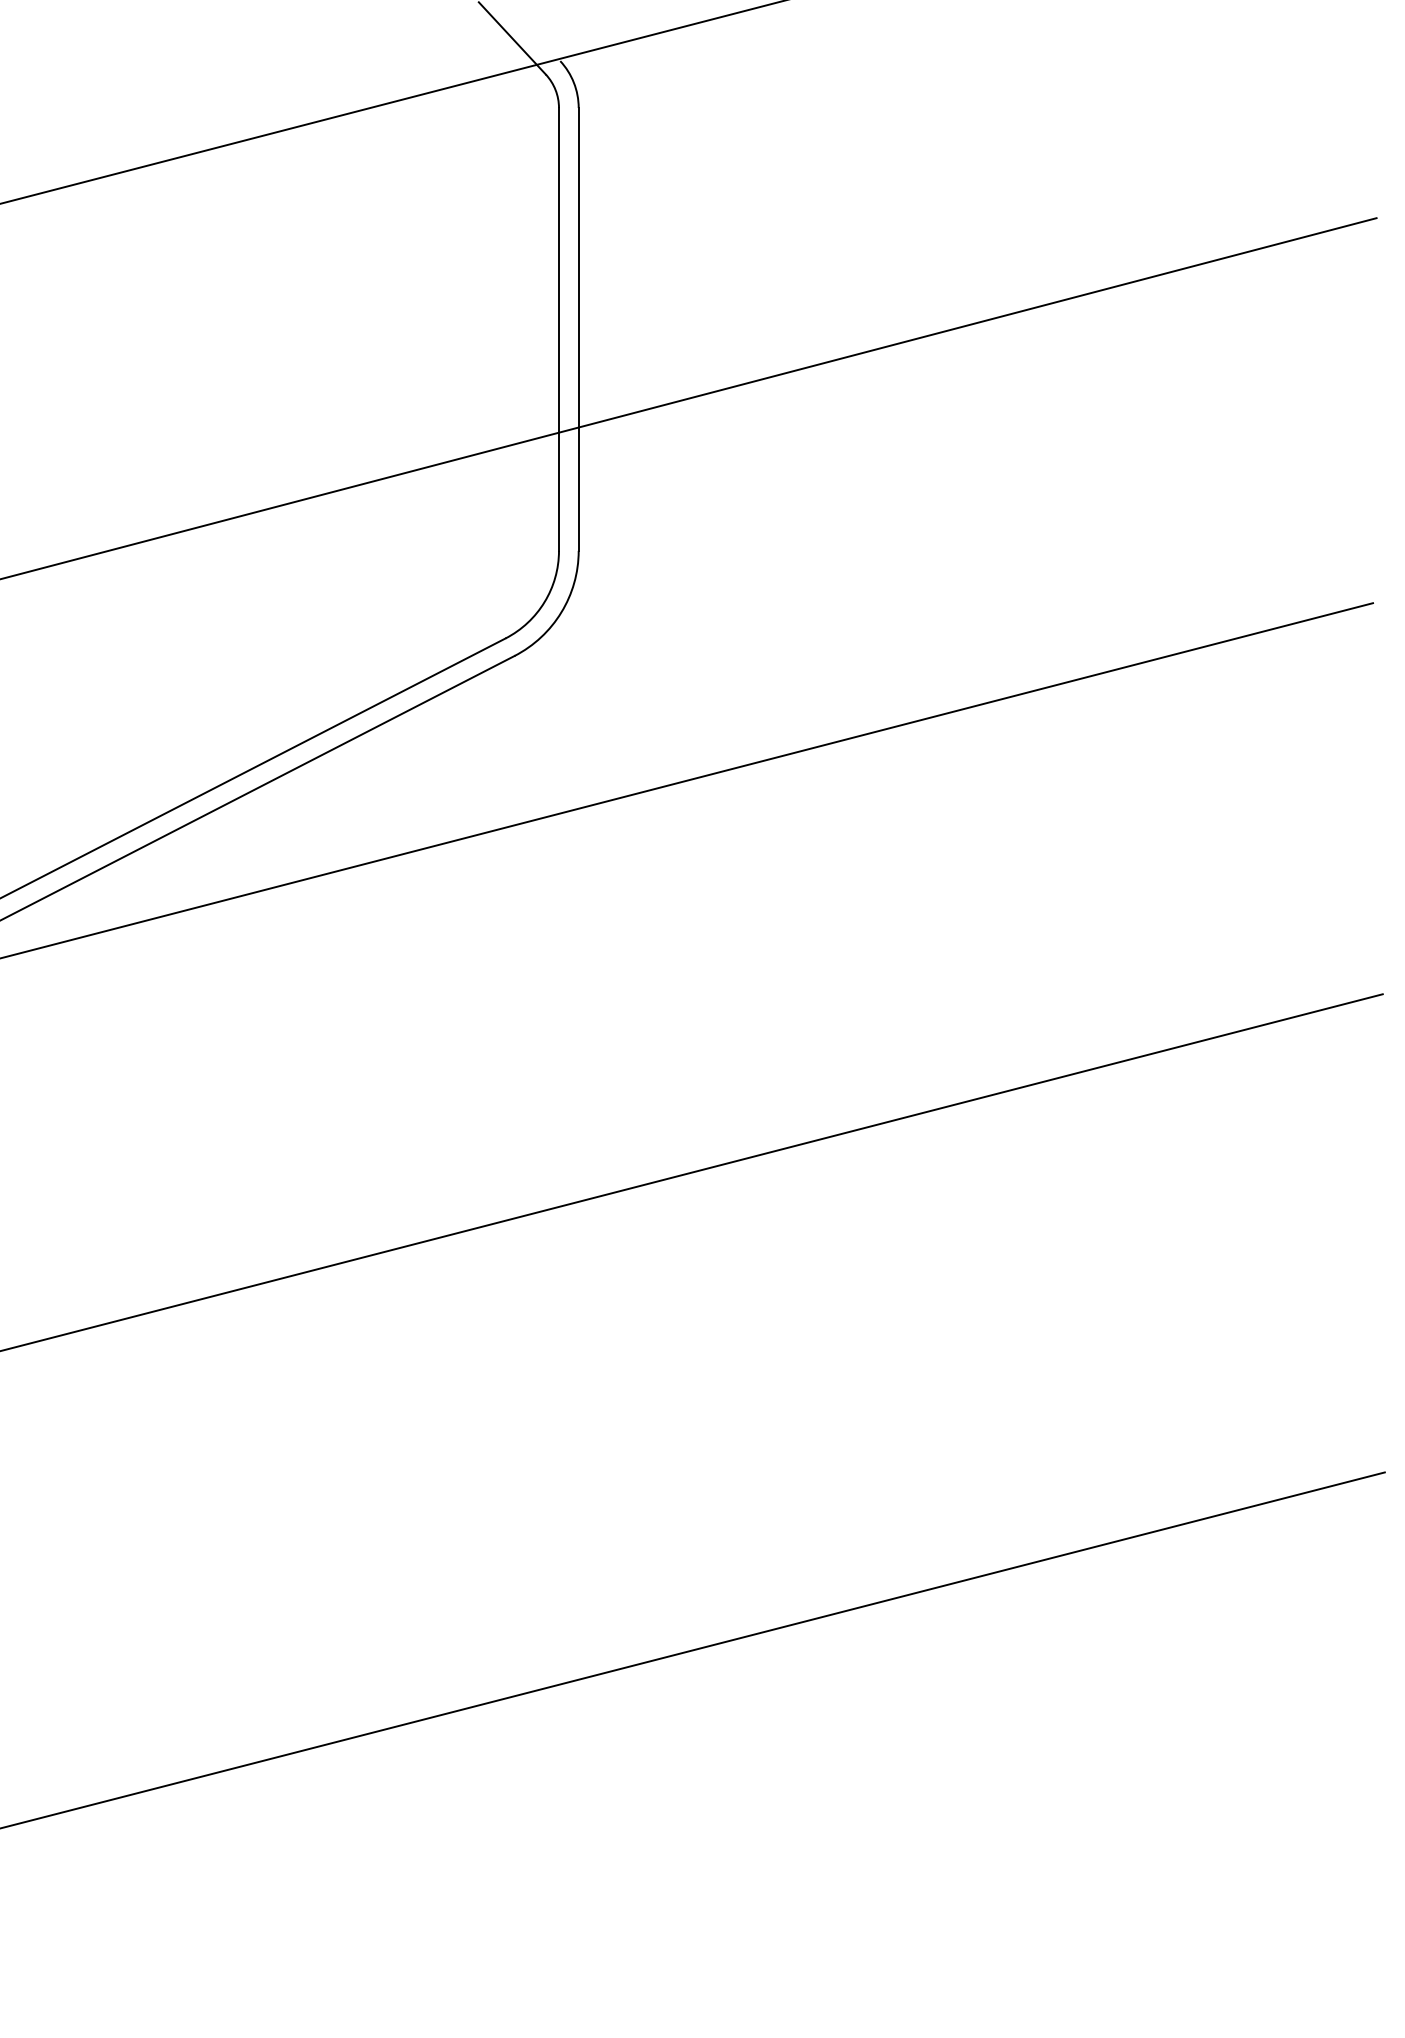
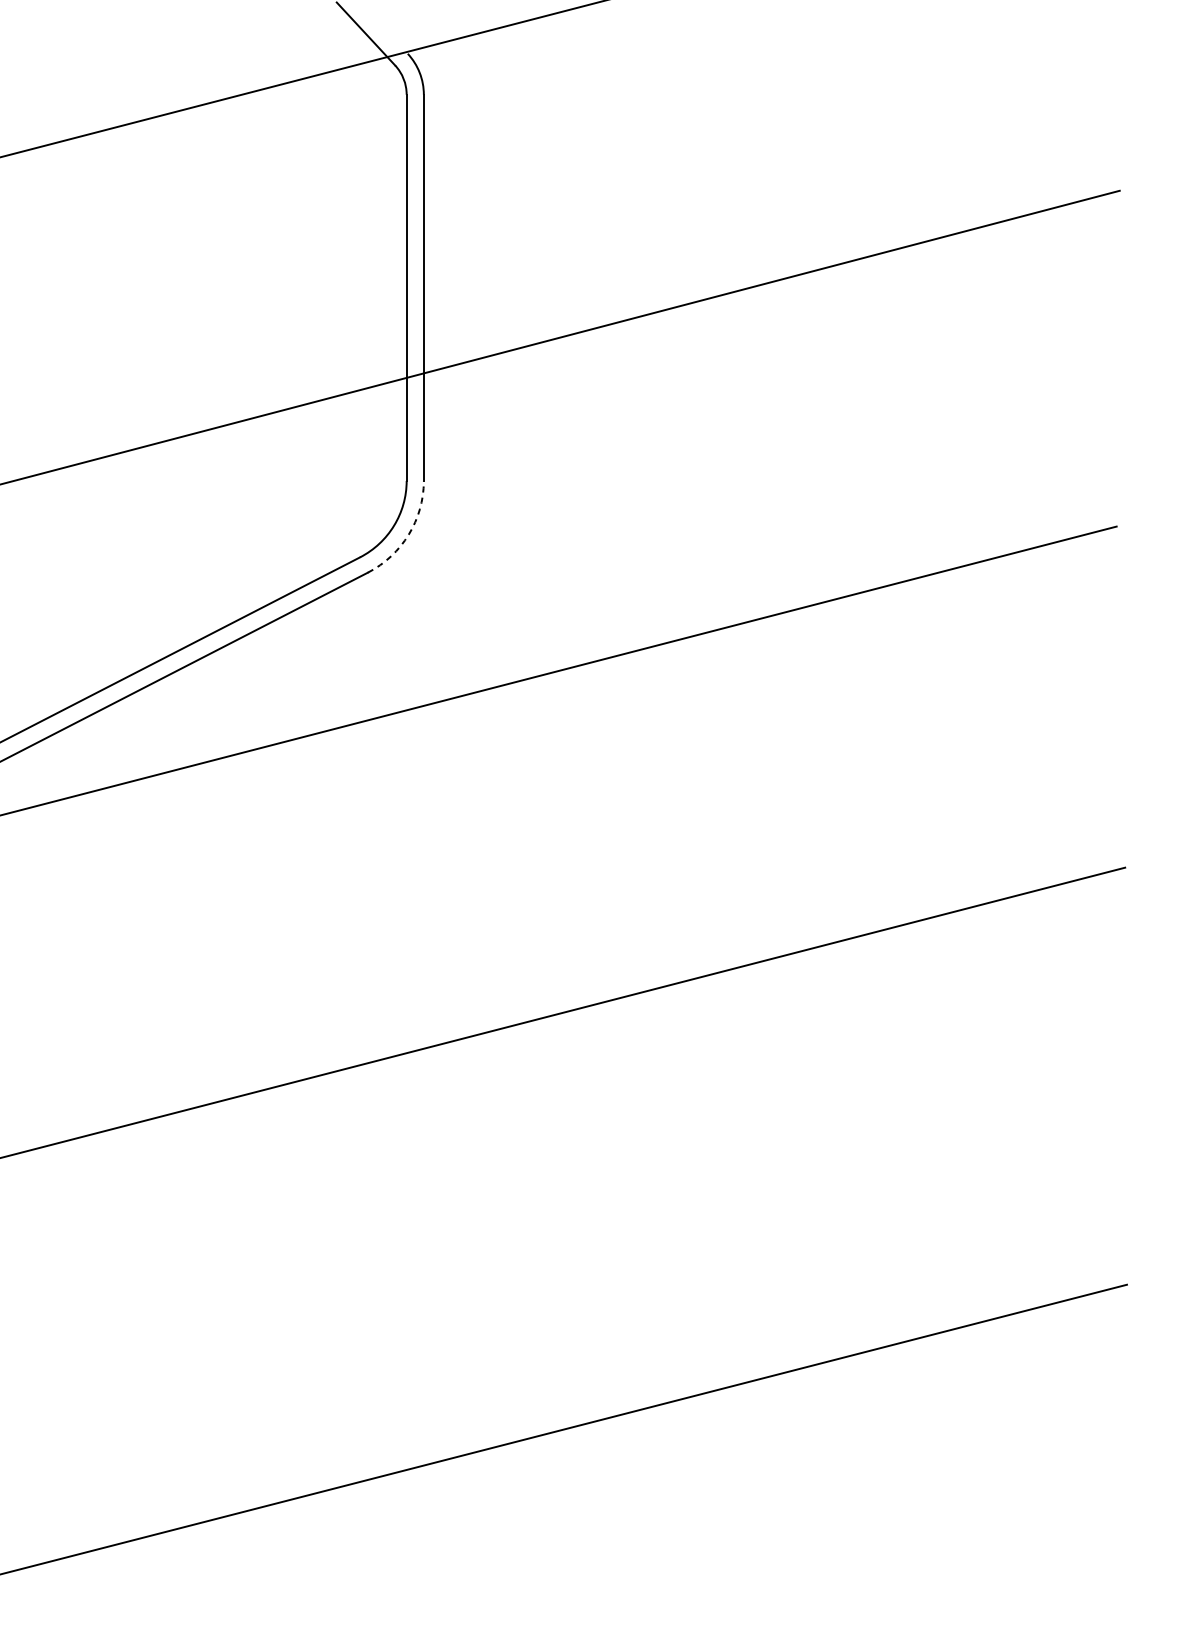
arc: (561, 612) -> (408, 534), solid -> dashed

